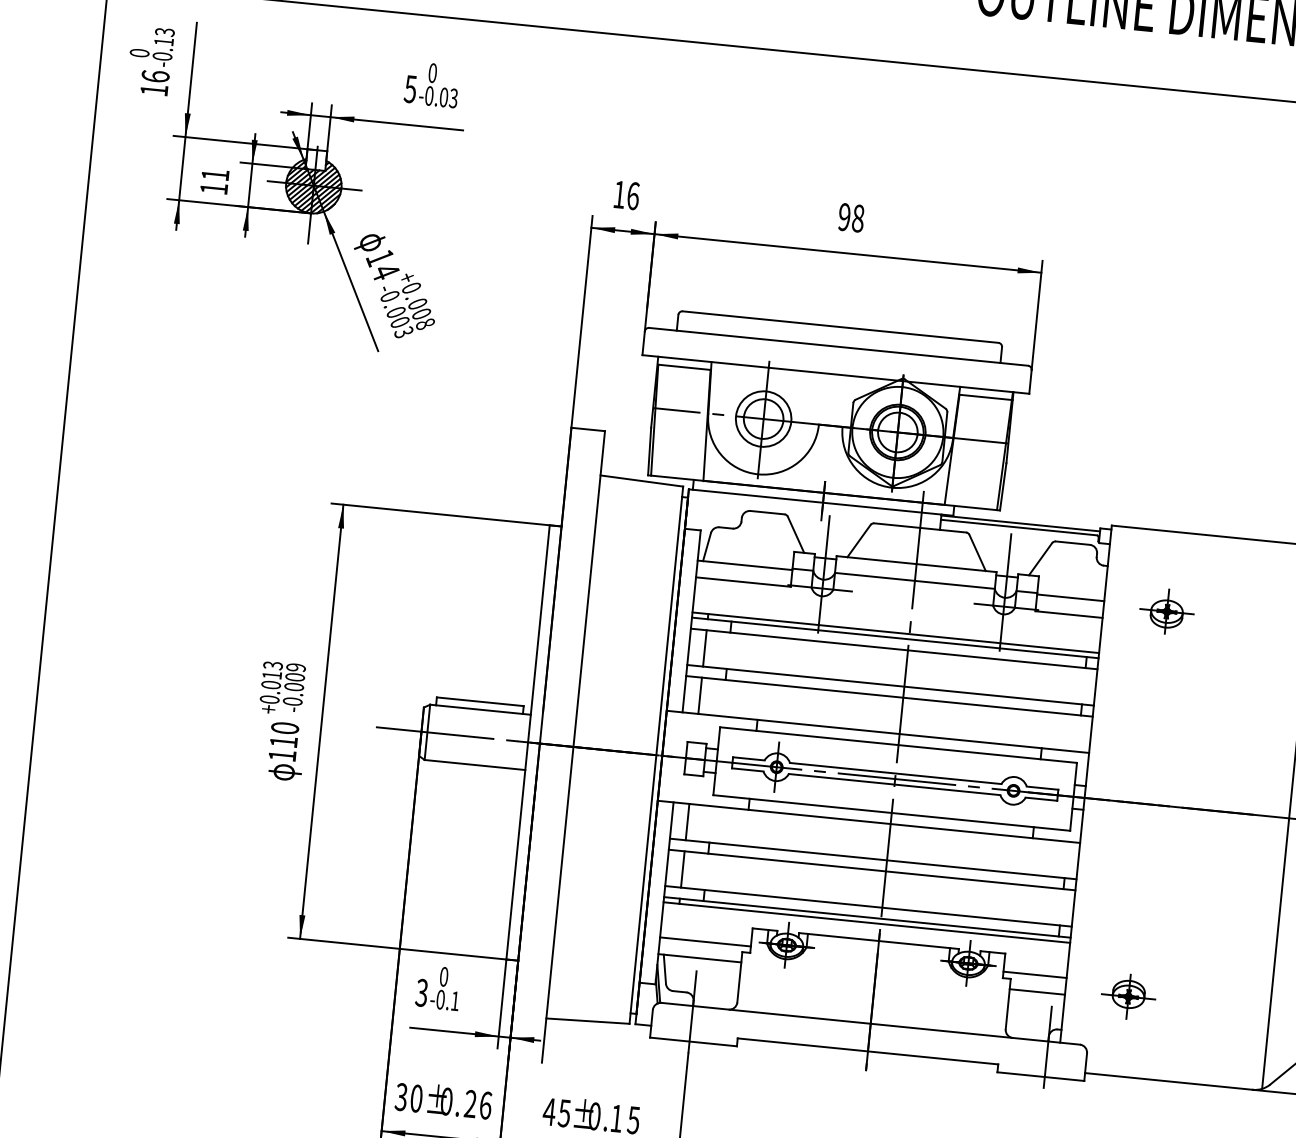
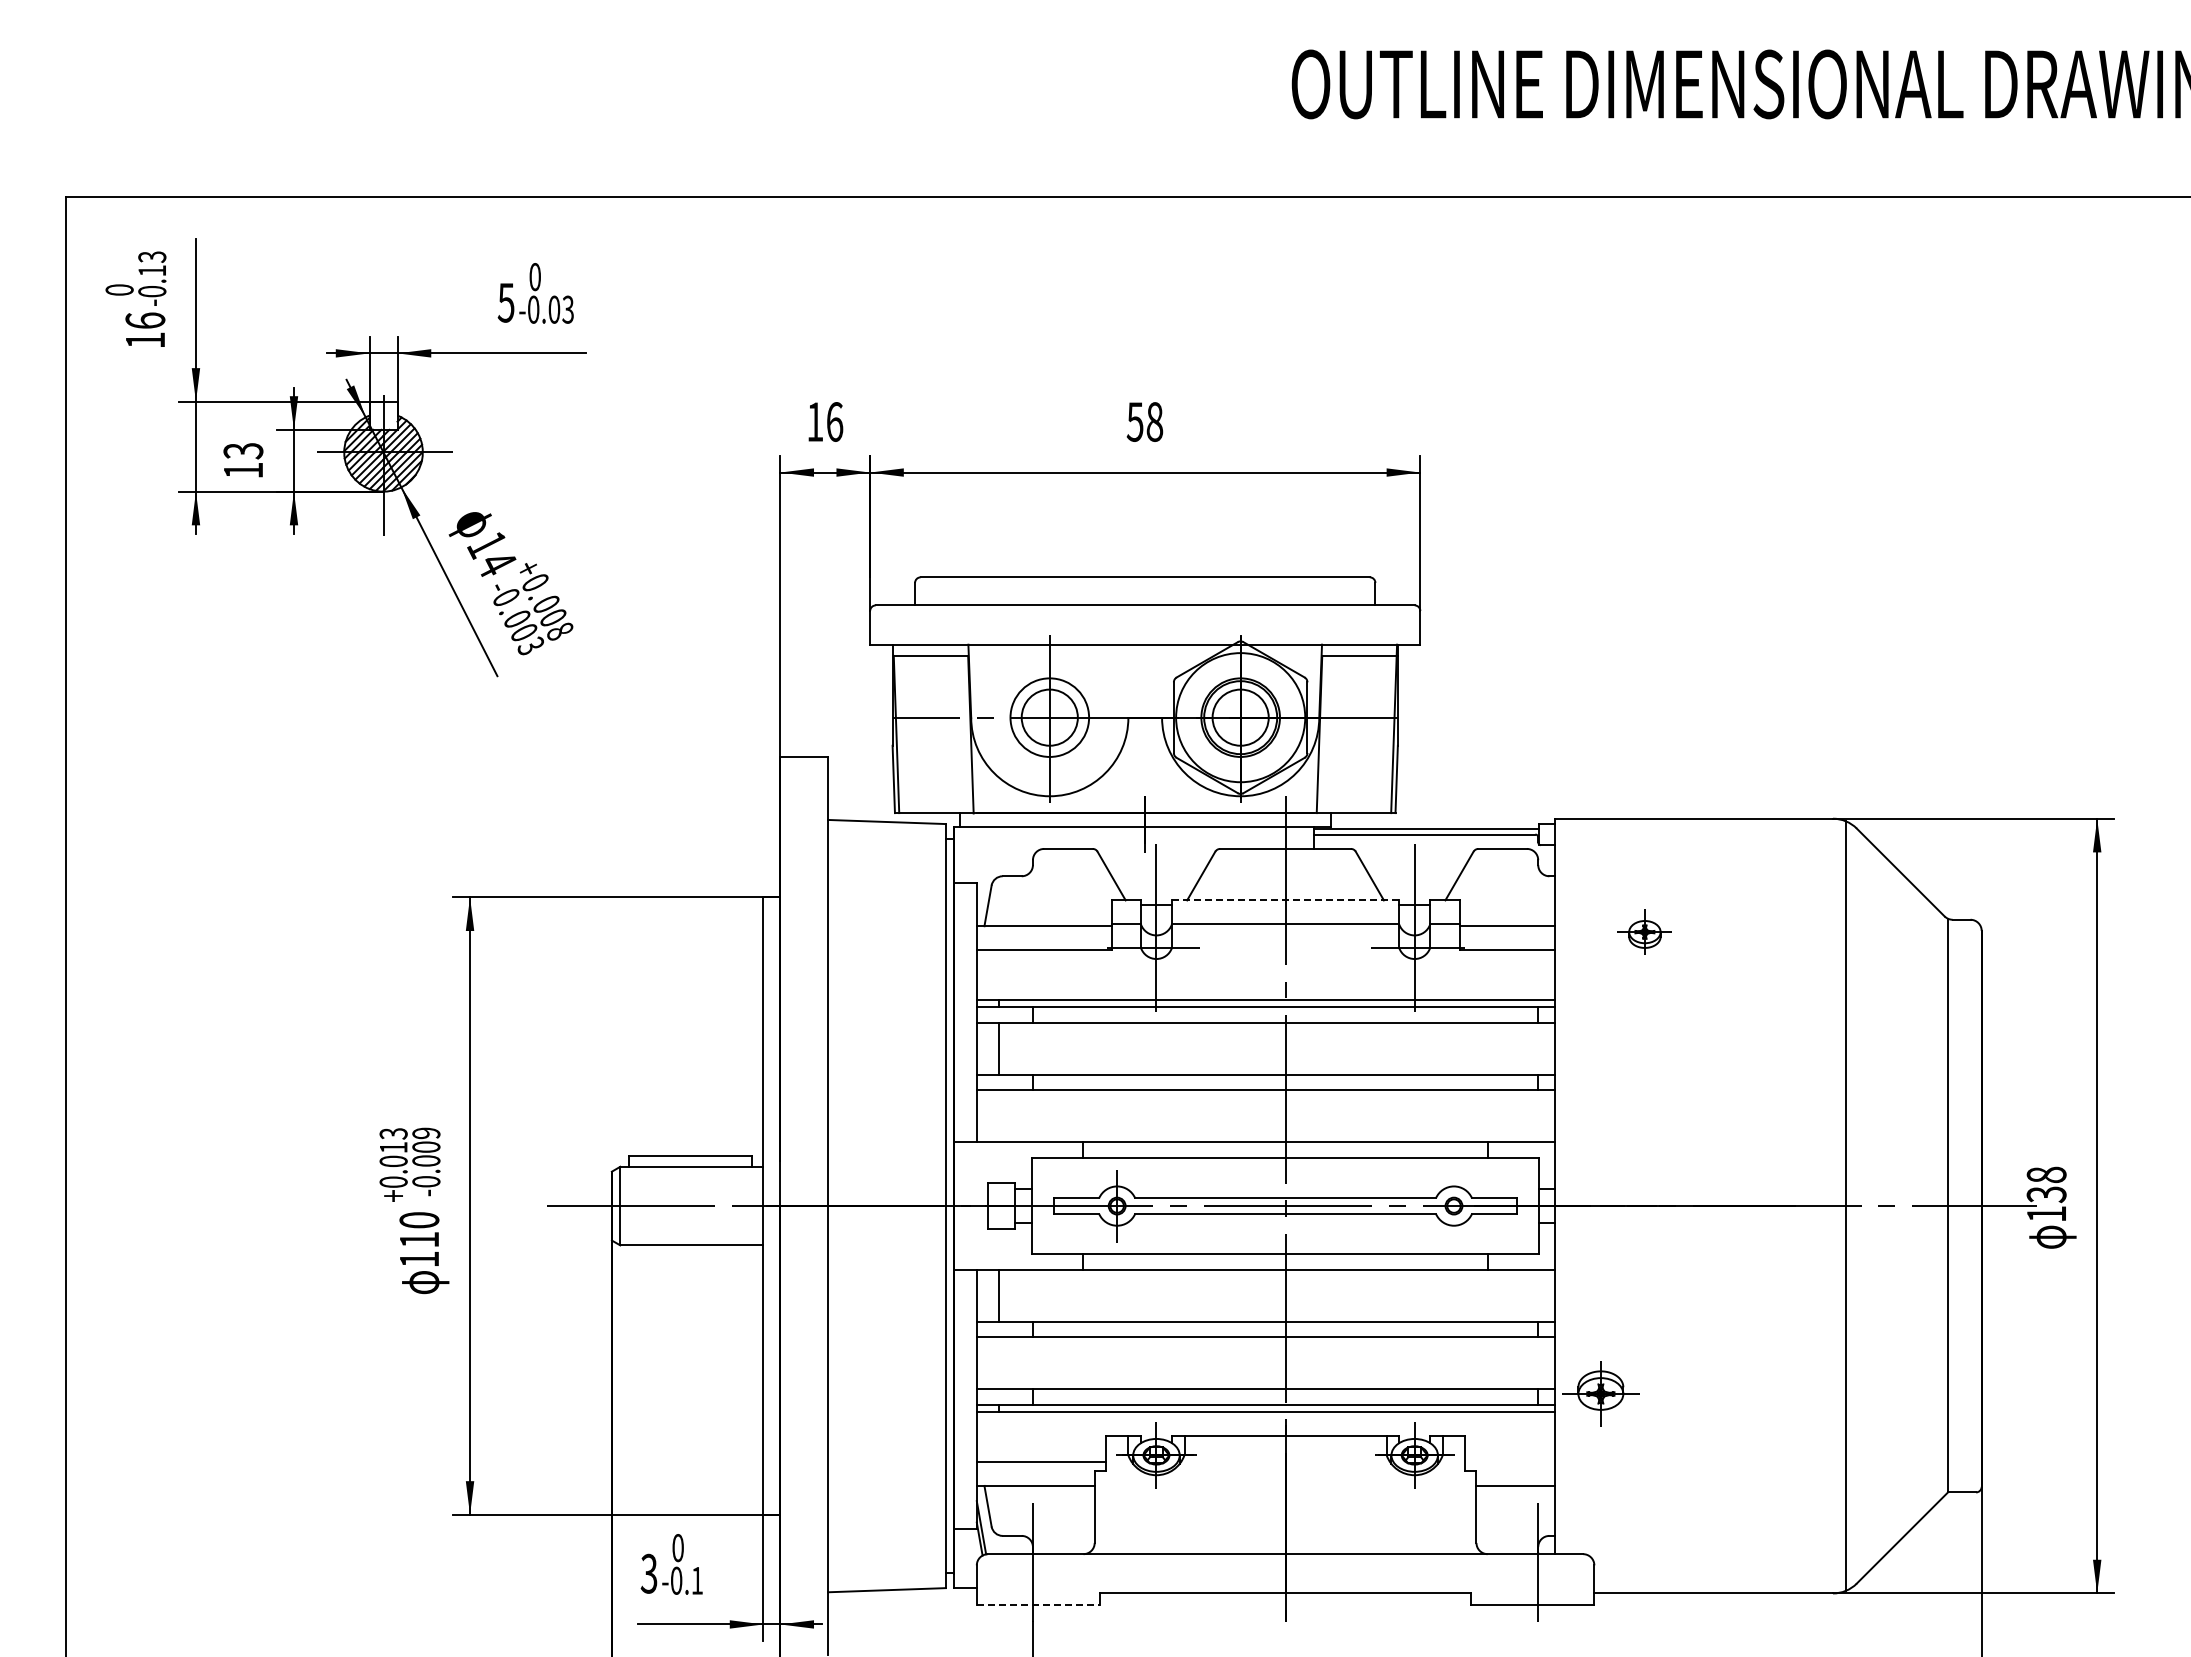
text: (215, 175) -> (243, 451), 11 -> 13
text: (844, 216) -> (1134, 421), 98 -> 58
line: (916, 564) -> (1285, 900), solid -> dashed
part: (1166, 611) -> (1644, 931), size x0.7
line: (700, 695) -> (999, 1116), removed
line: (682, 869) -> (999, 1363), removed
line: (1035, 975) -> (1510, 1462), removed
part: (1128, 996) -> (1600, 1393), moved
line: (693, 1041) -> (1038, 1604), solid -> dashed

